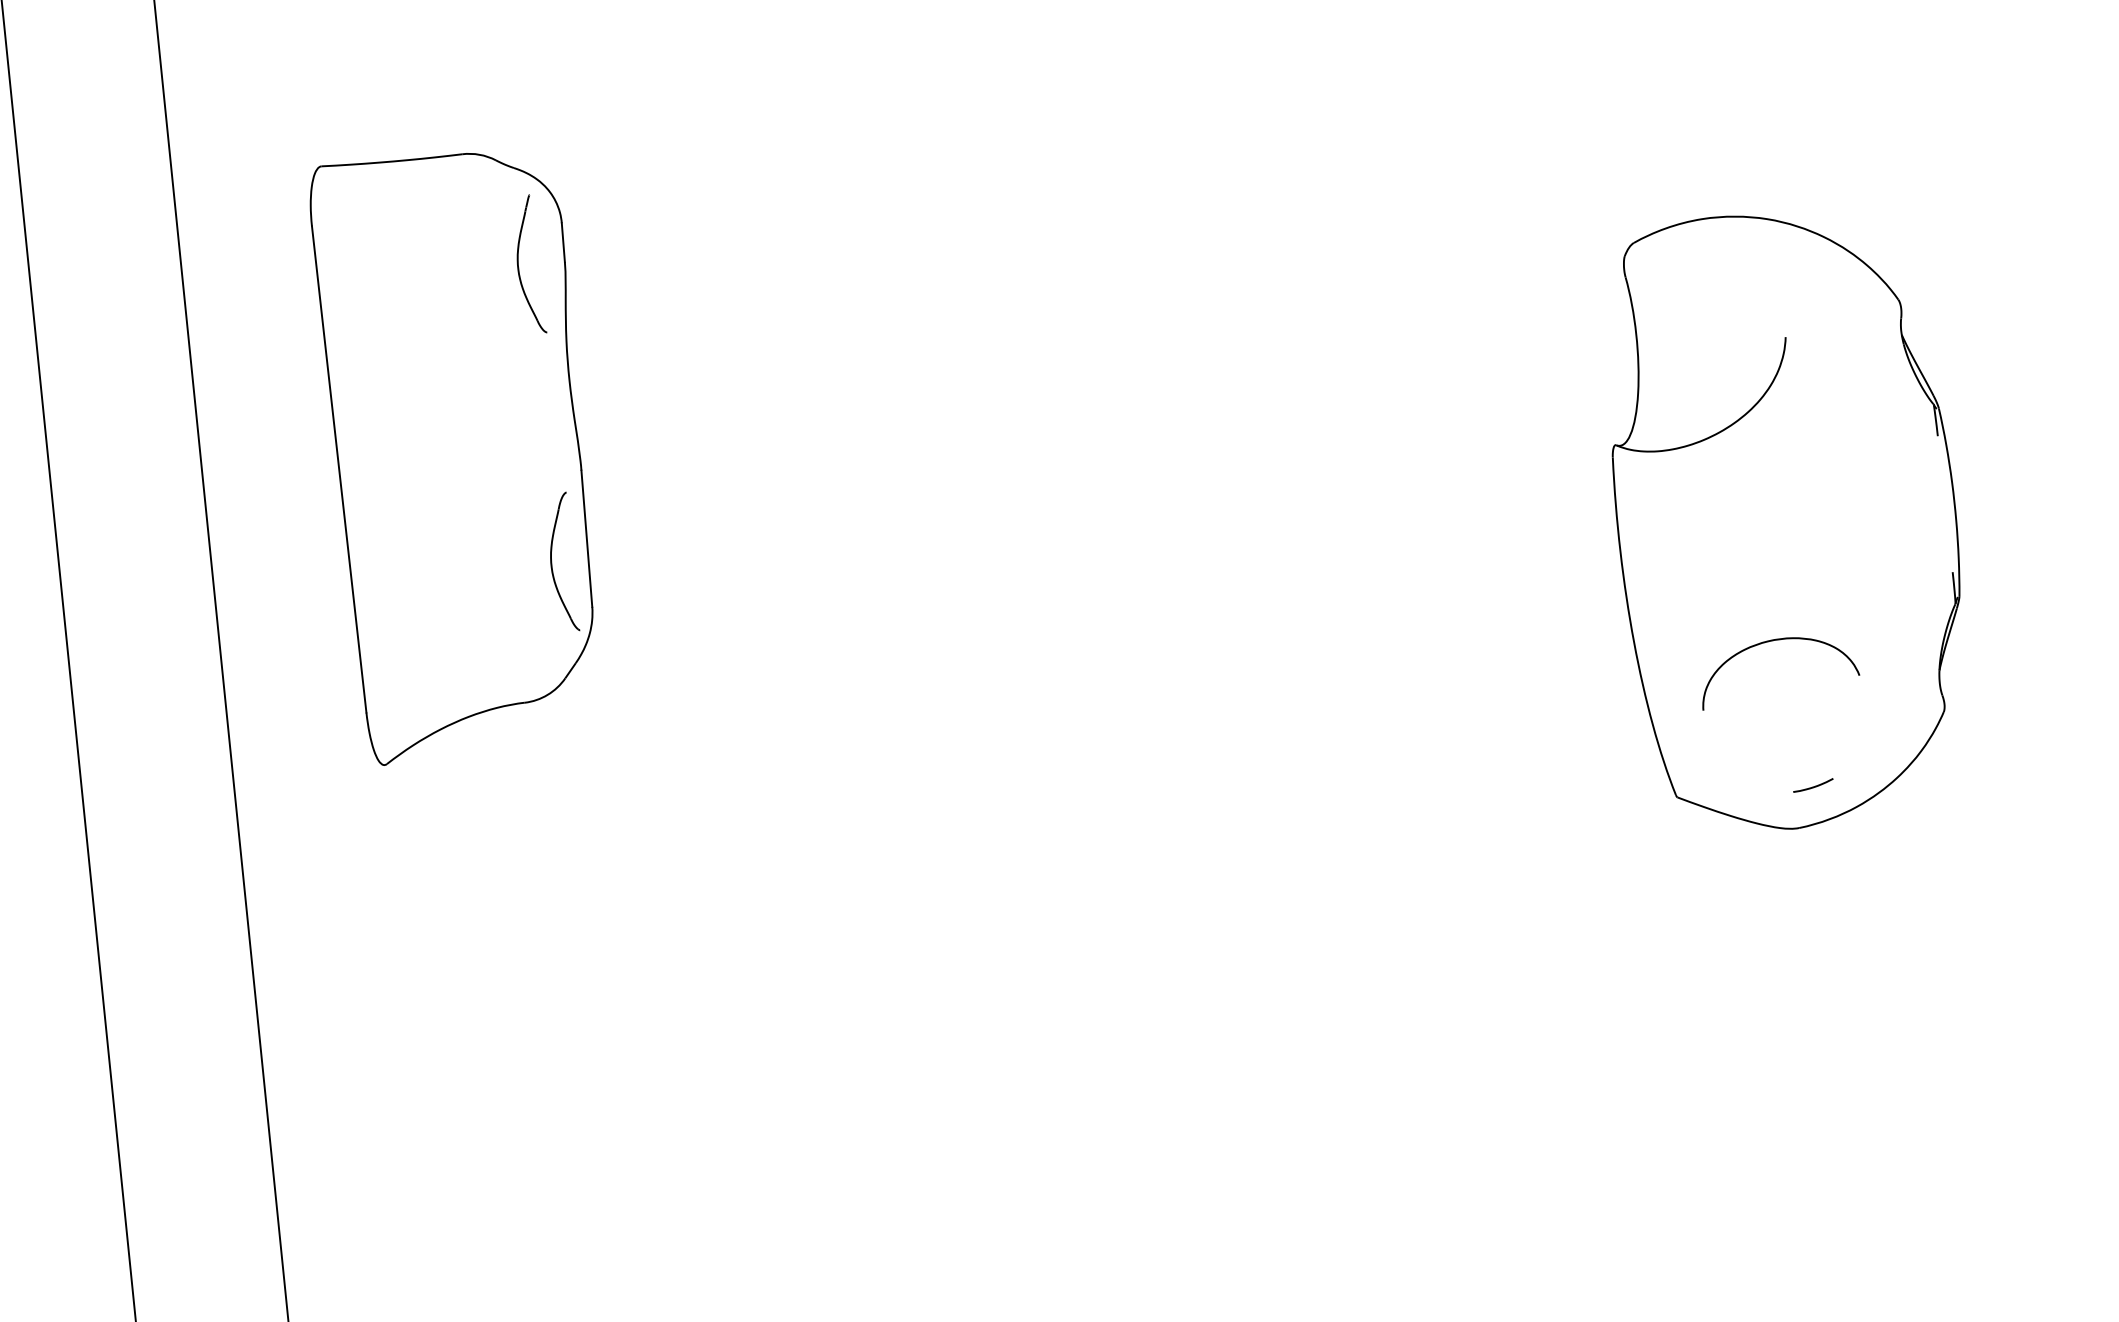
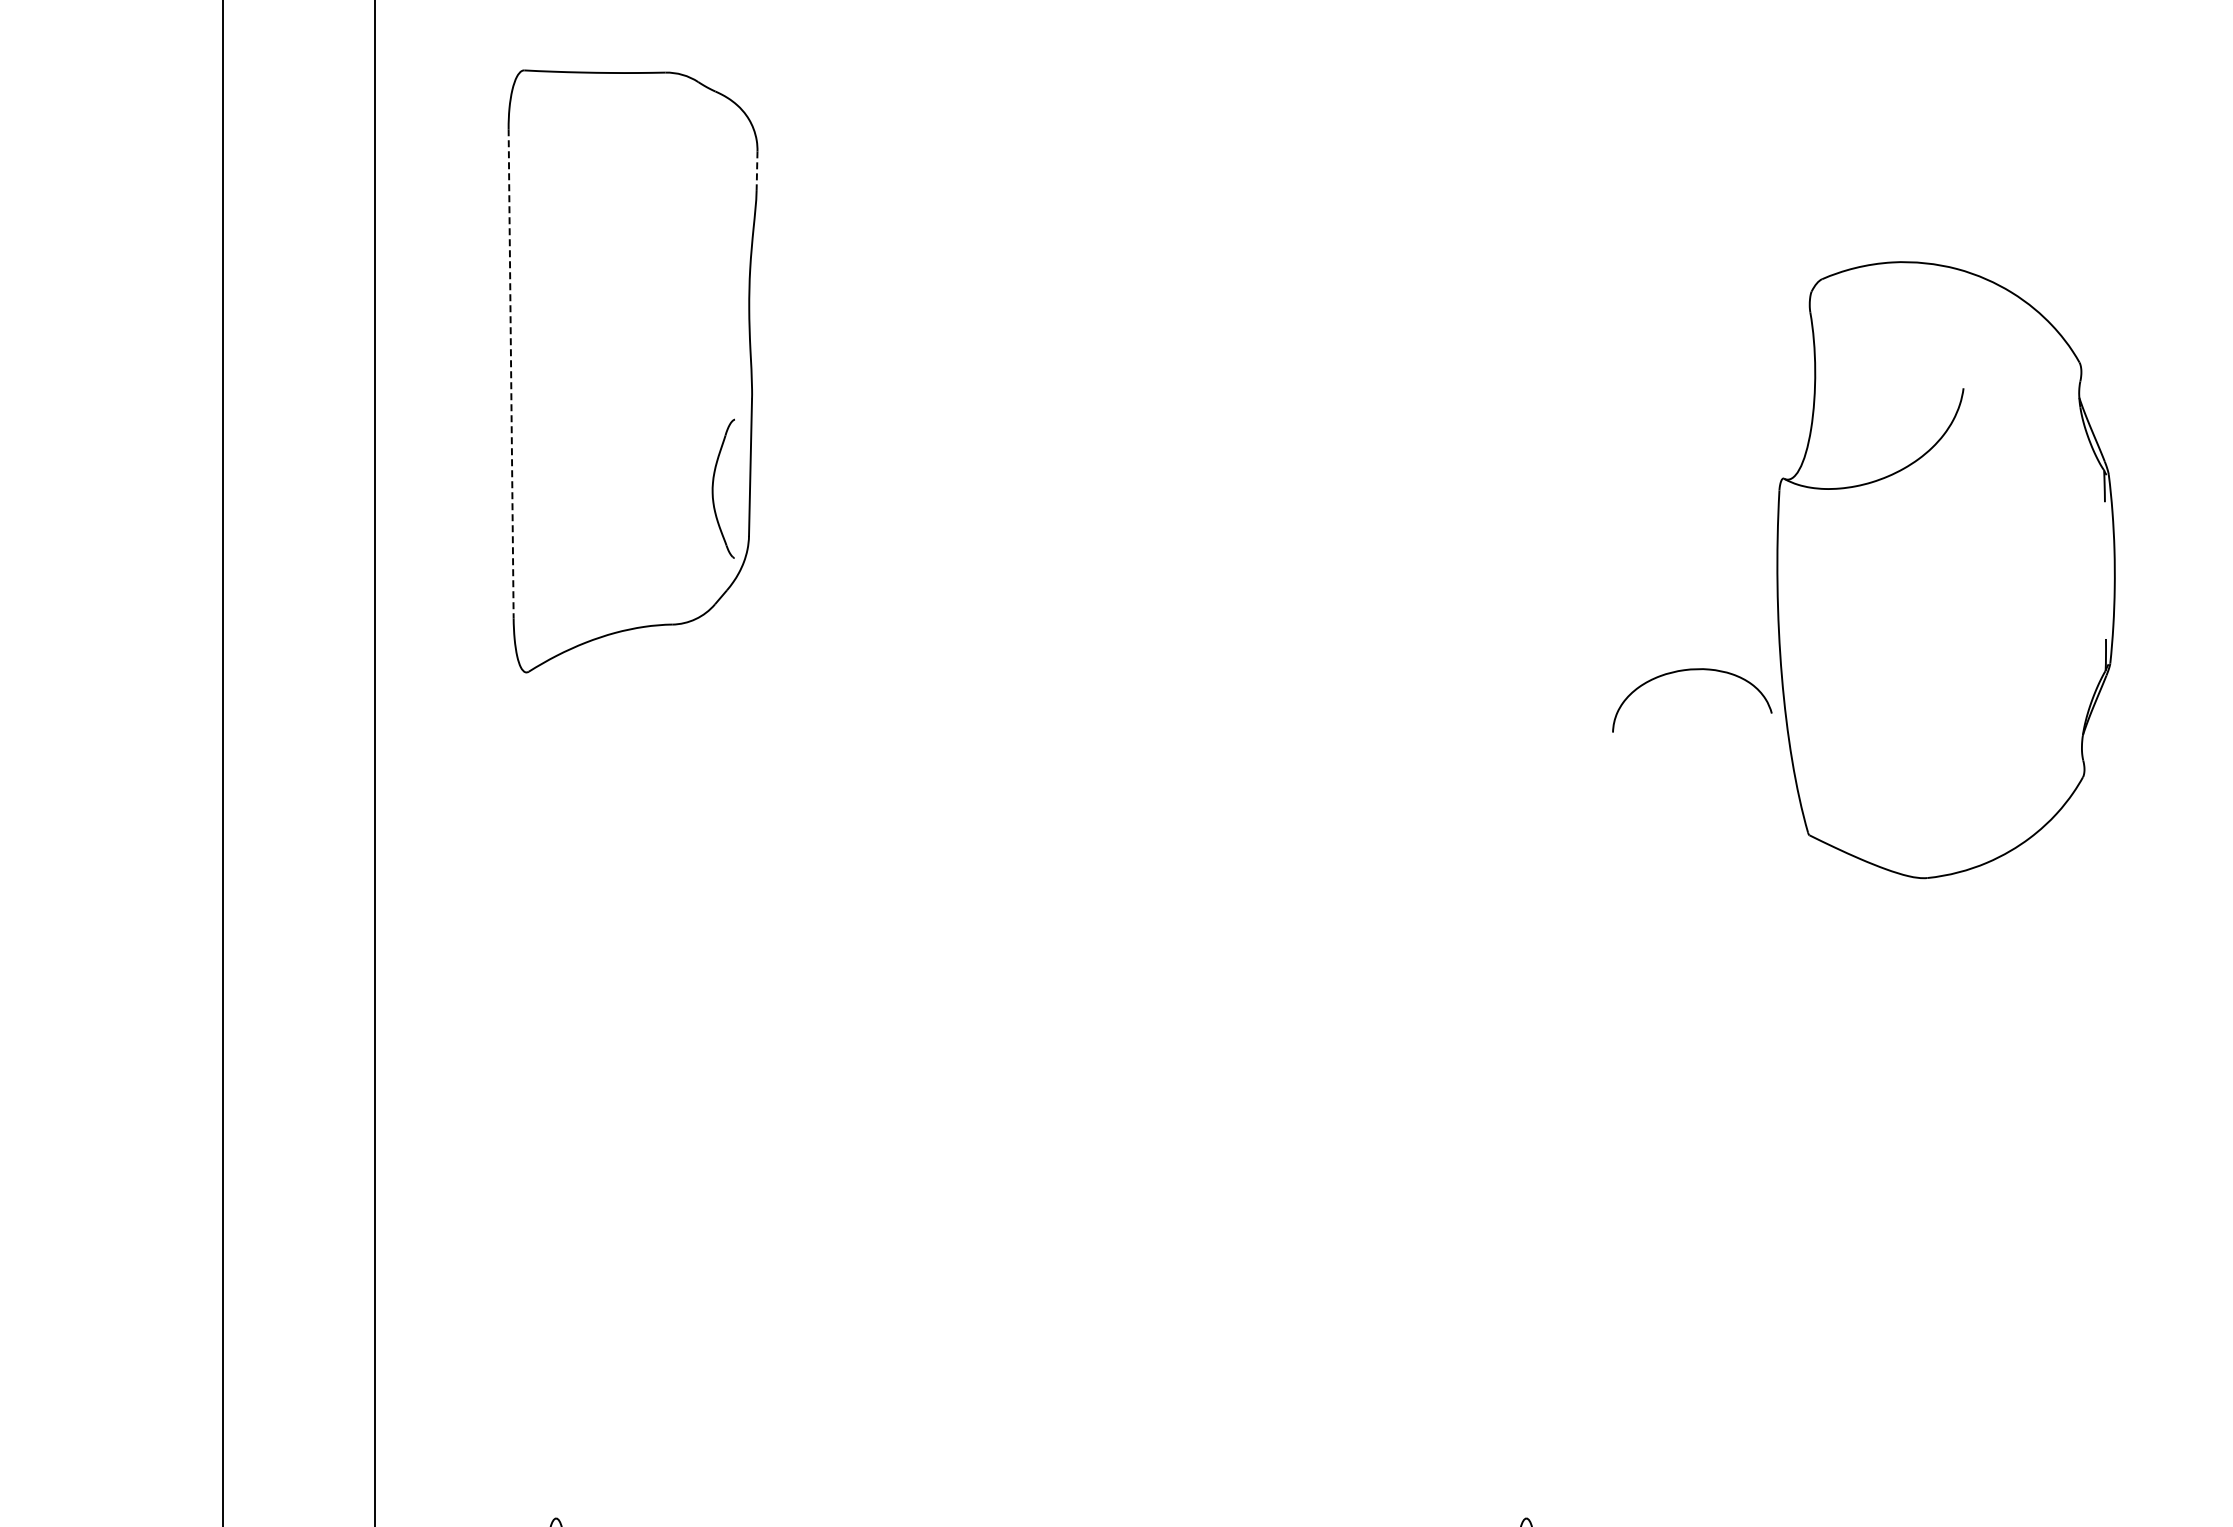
line: (563, 243) -> (757, 171), solid -> dashed
part: (518, 265) -> (710, 189), removed
line: (339, 469) -> (511, 373), solid -> dashed
curve: (1776, 640) -> (1692, 670), moved
curve: (1814, 785) -> (1946, 837), removed

